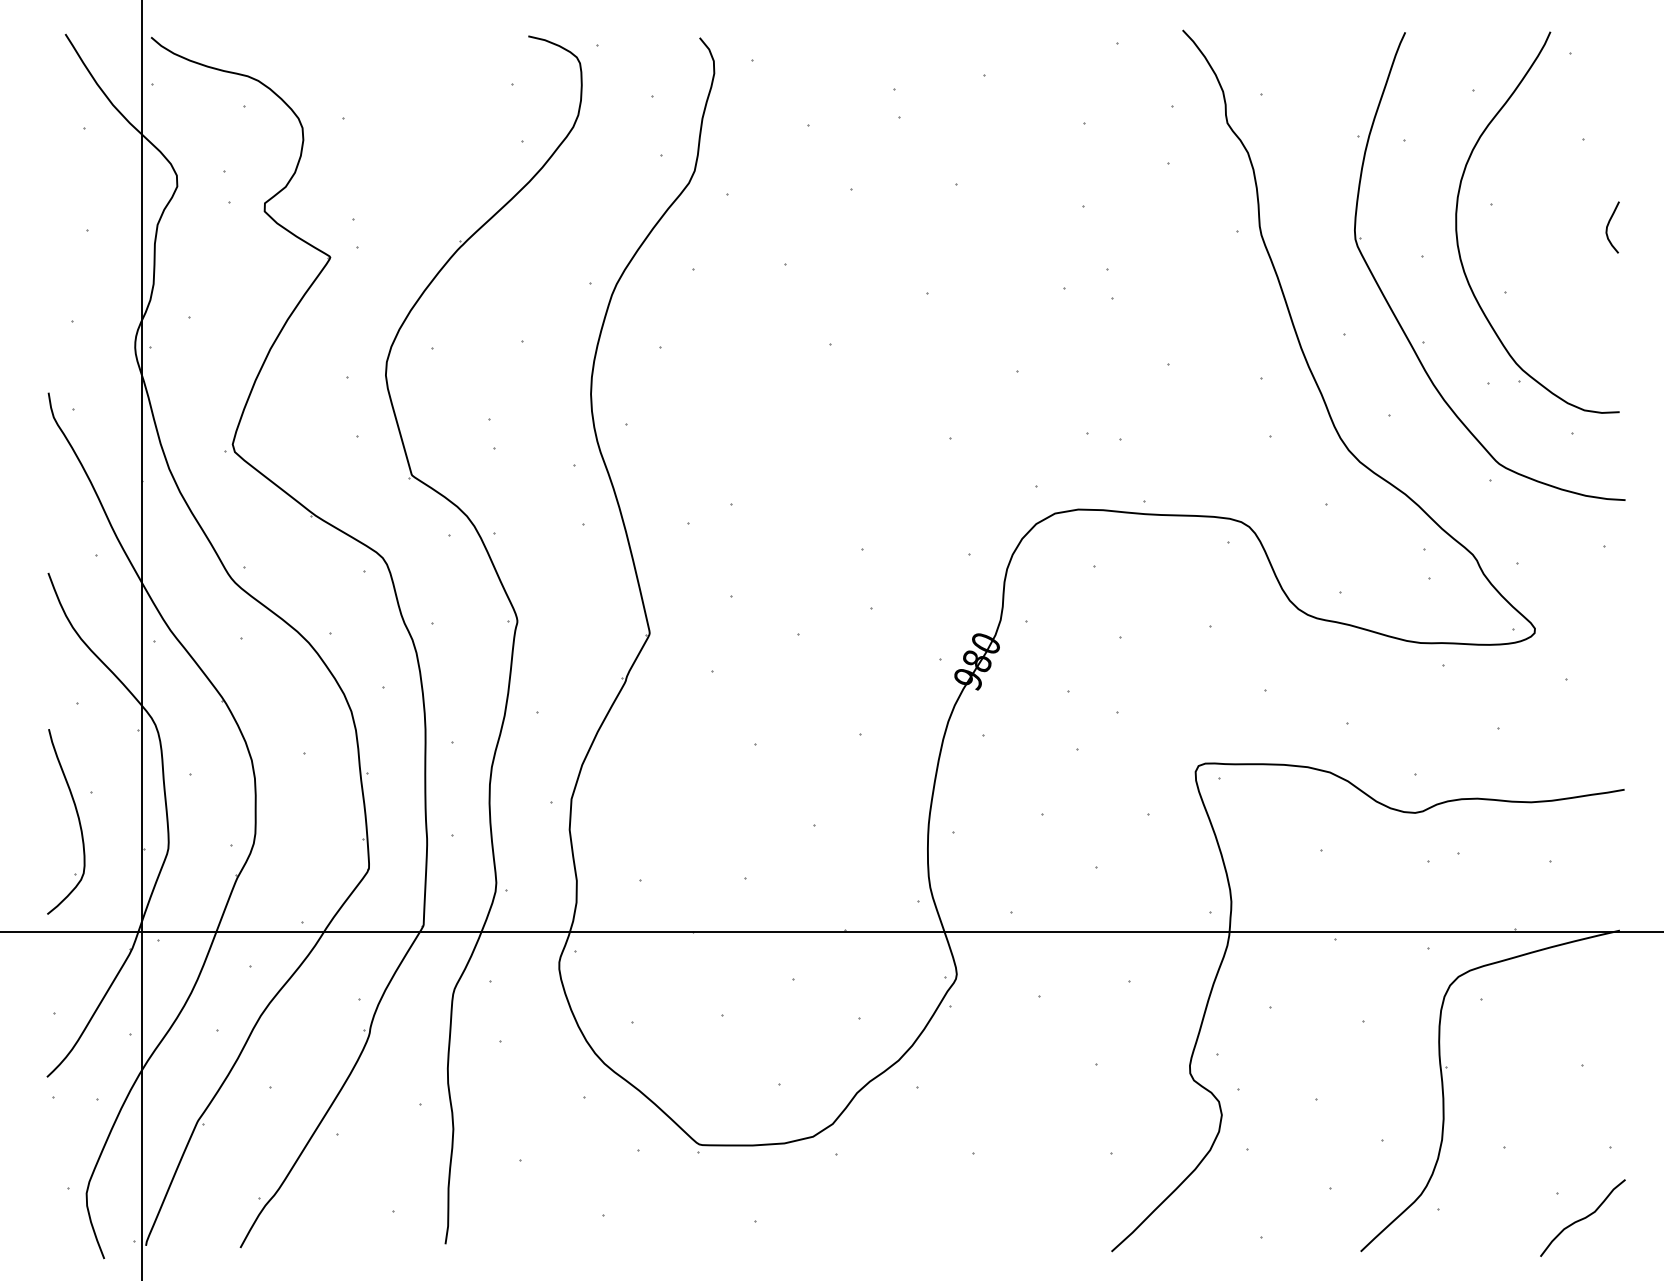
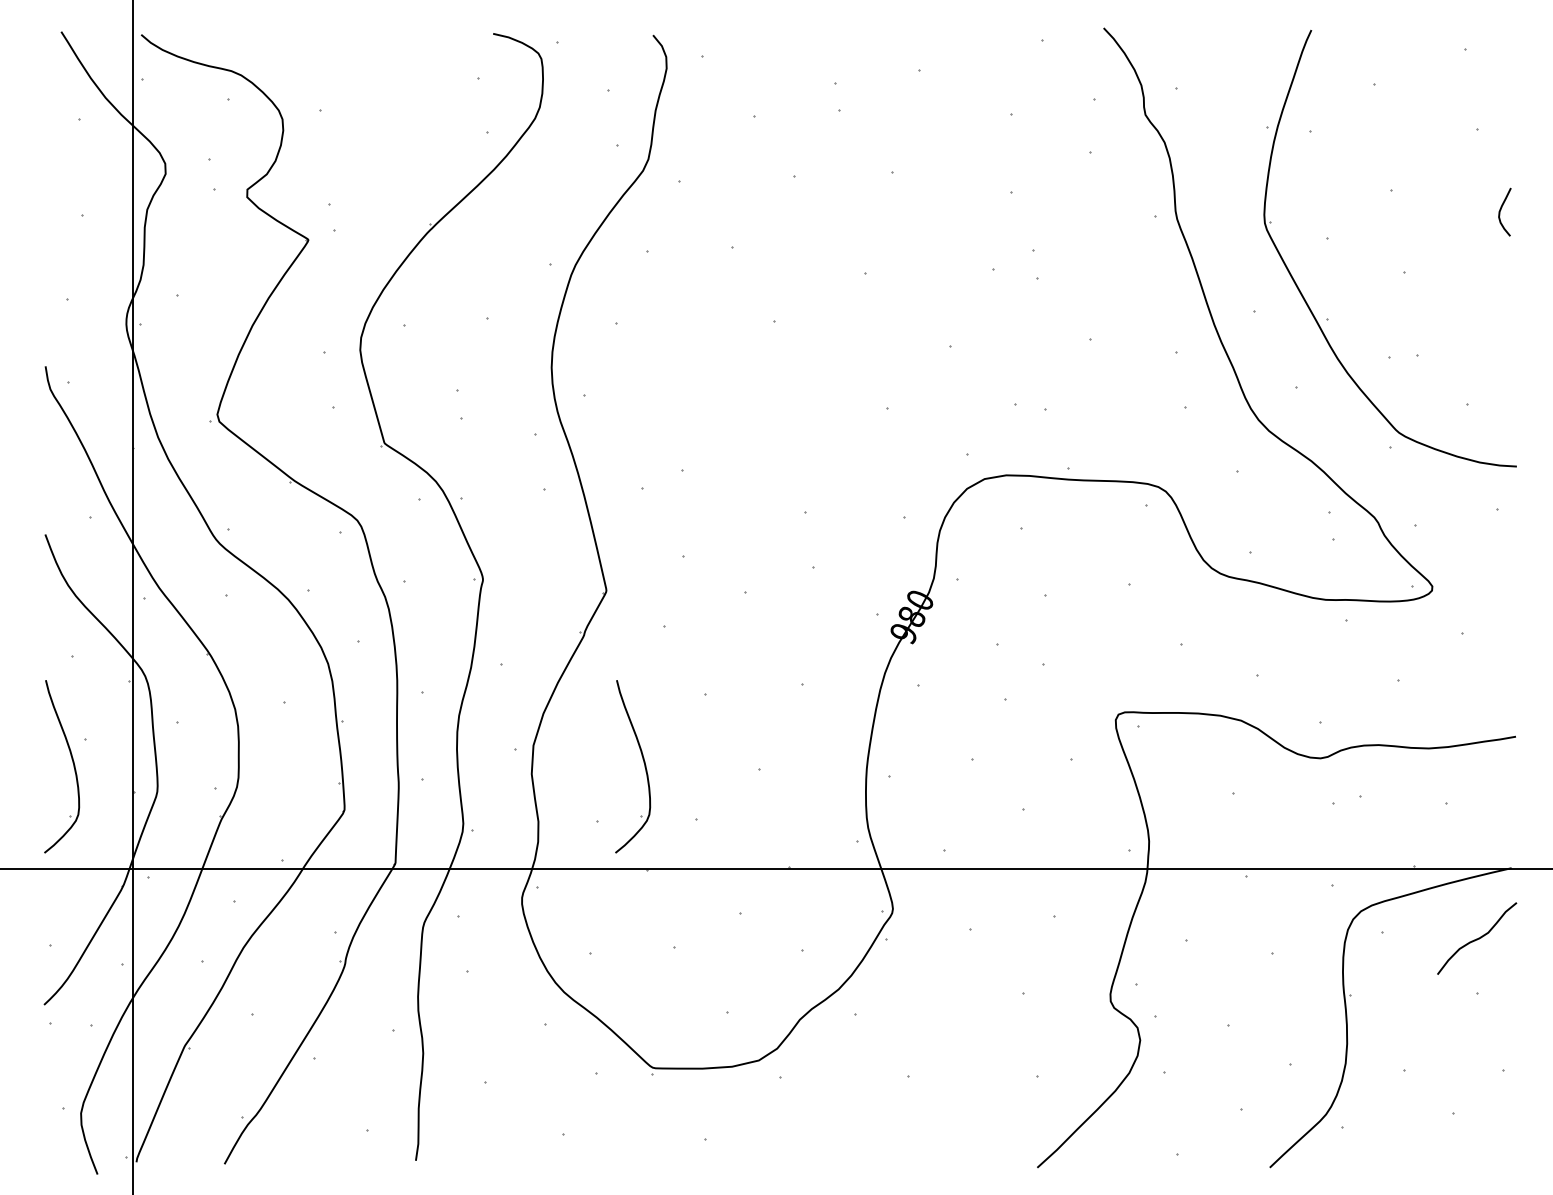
curve: (1457, 222) -> (1360, 207), removed
part: (689, 817) -> (643, 762), added
curve: (1583, 1217) -> (1477, 938), moved

